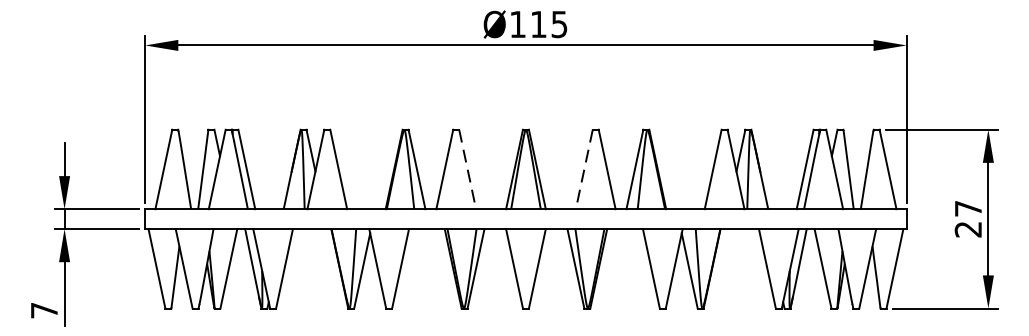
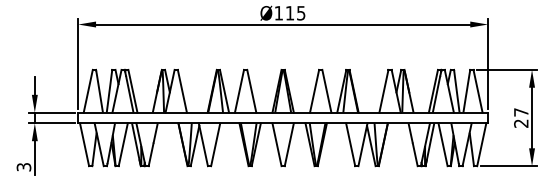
line: (467, 169) -> (251, 91), dashed -> solid
line: (584, 169) -> (314, 91), dashed -> solid
text: (43, 311) -> (23, 167), 7 -> 3

